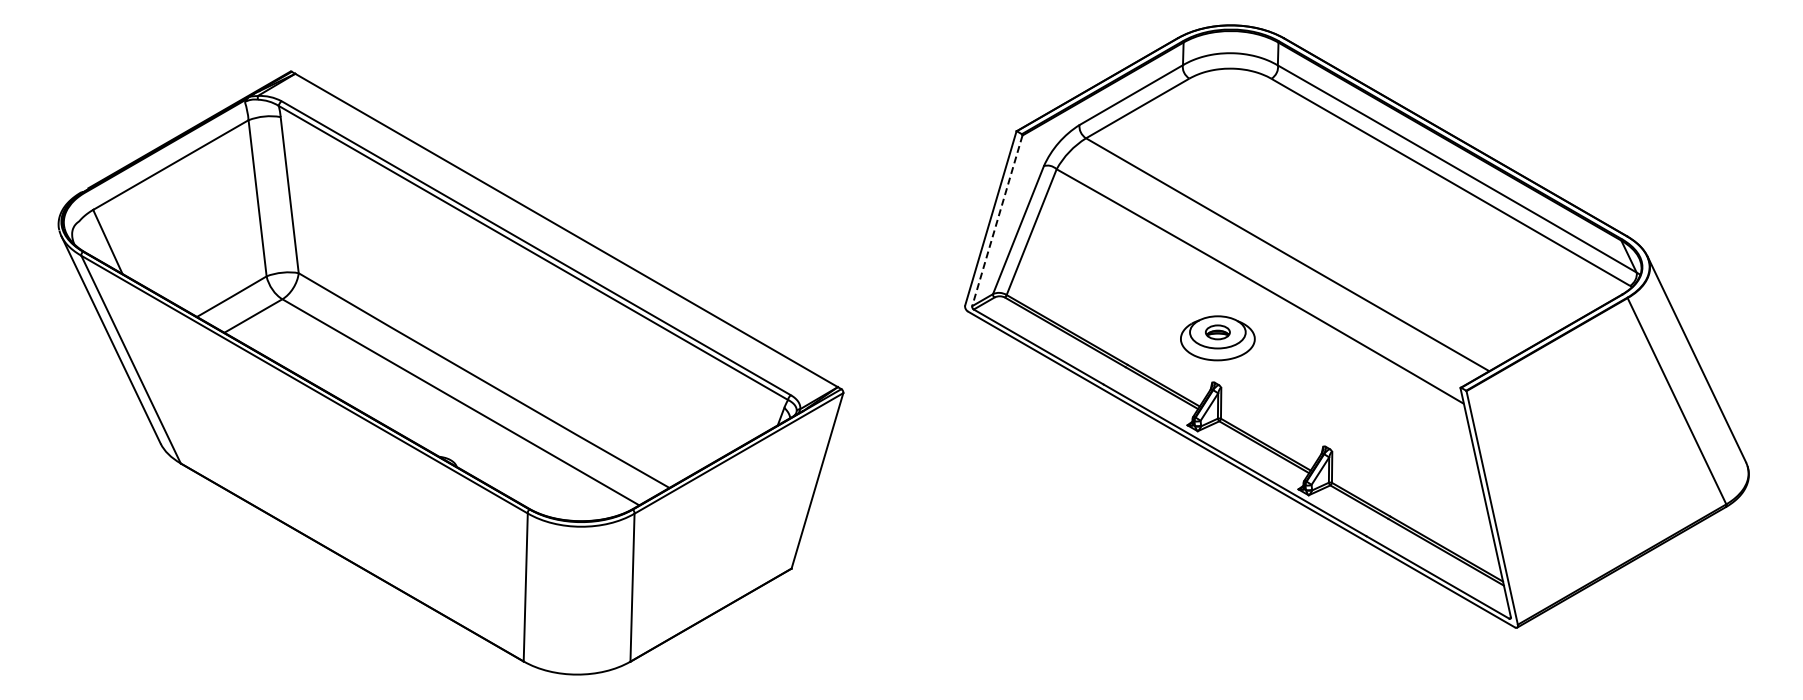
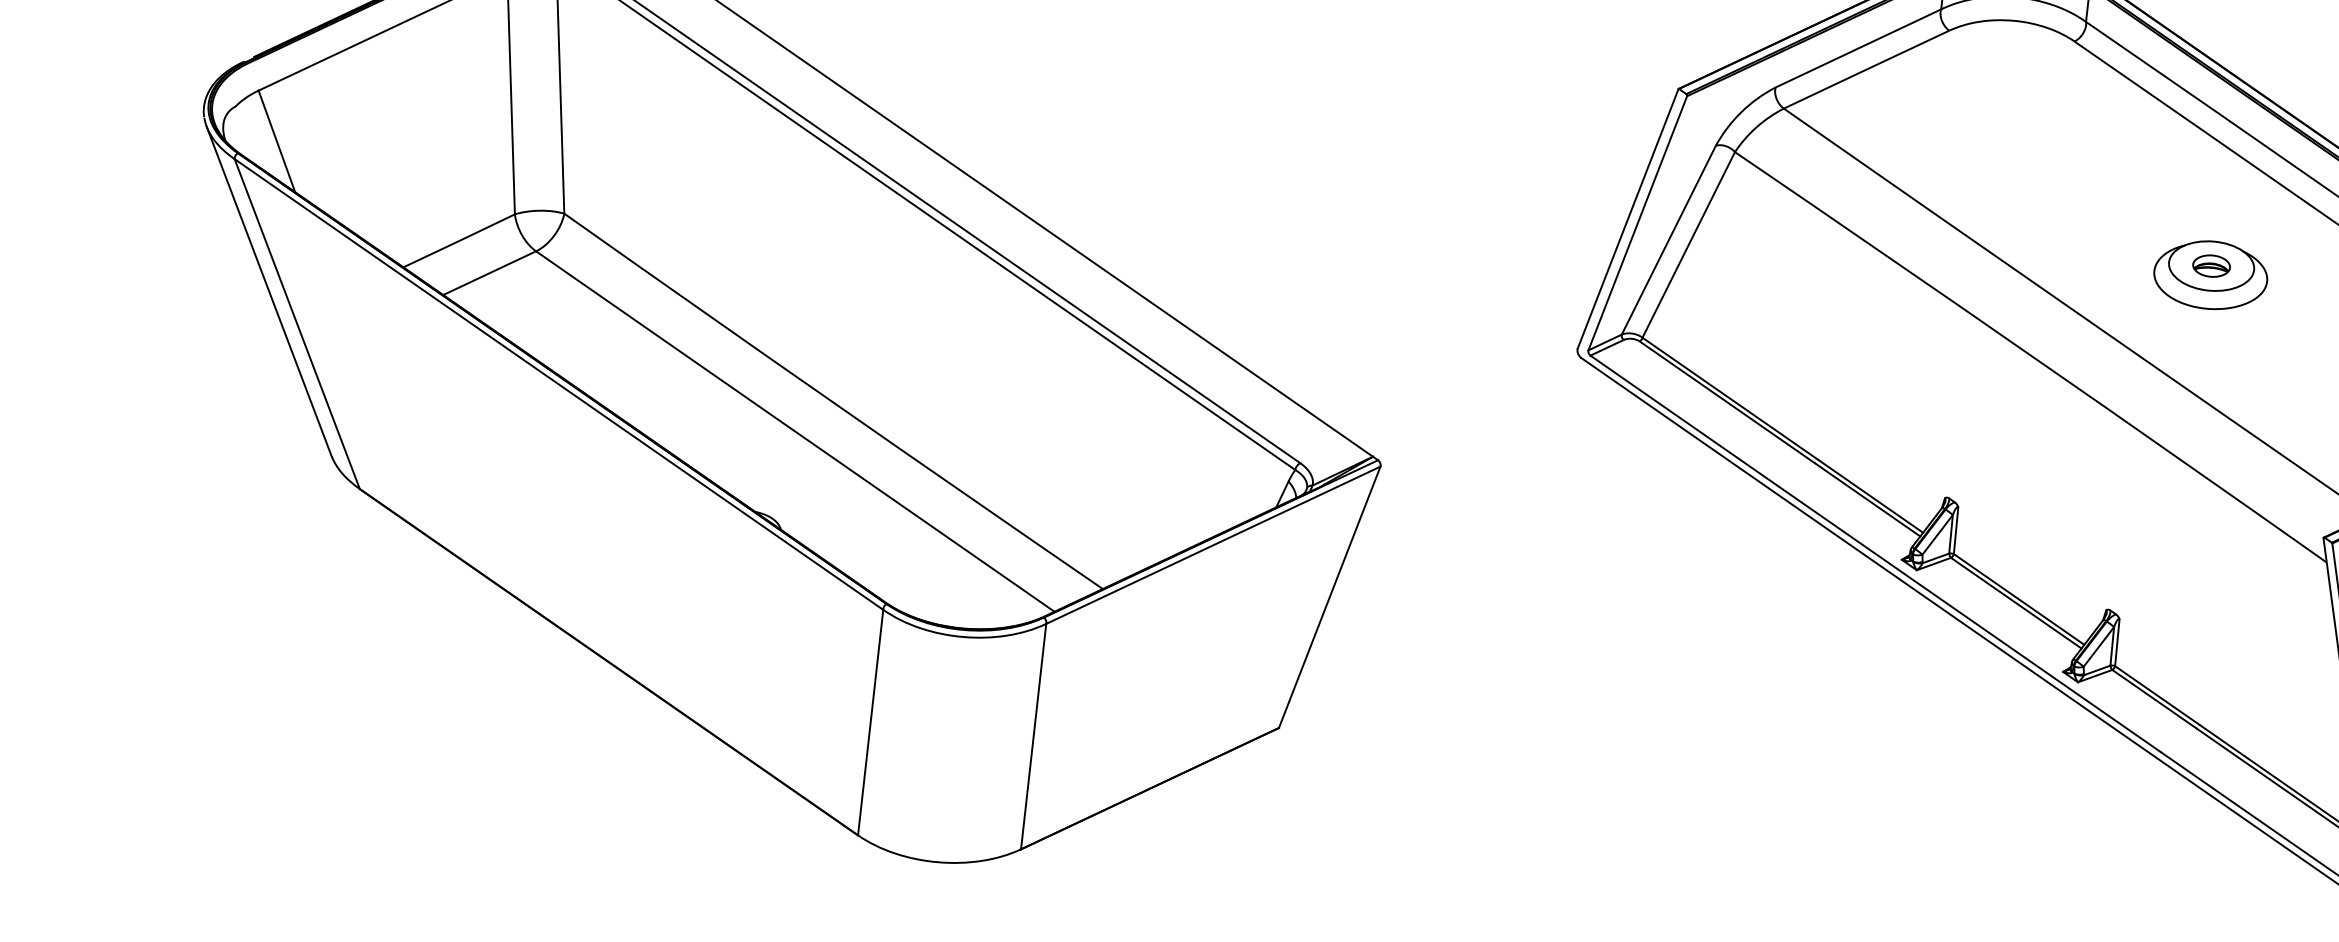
line: (997, 220) -> (1638, 222), dashed -> solid
part: (1217, 338) -> (2210, 275), moved

